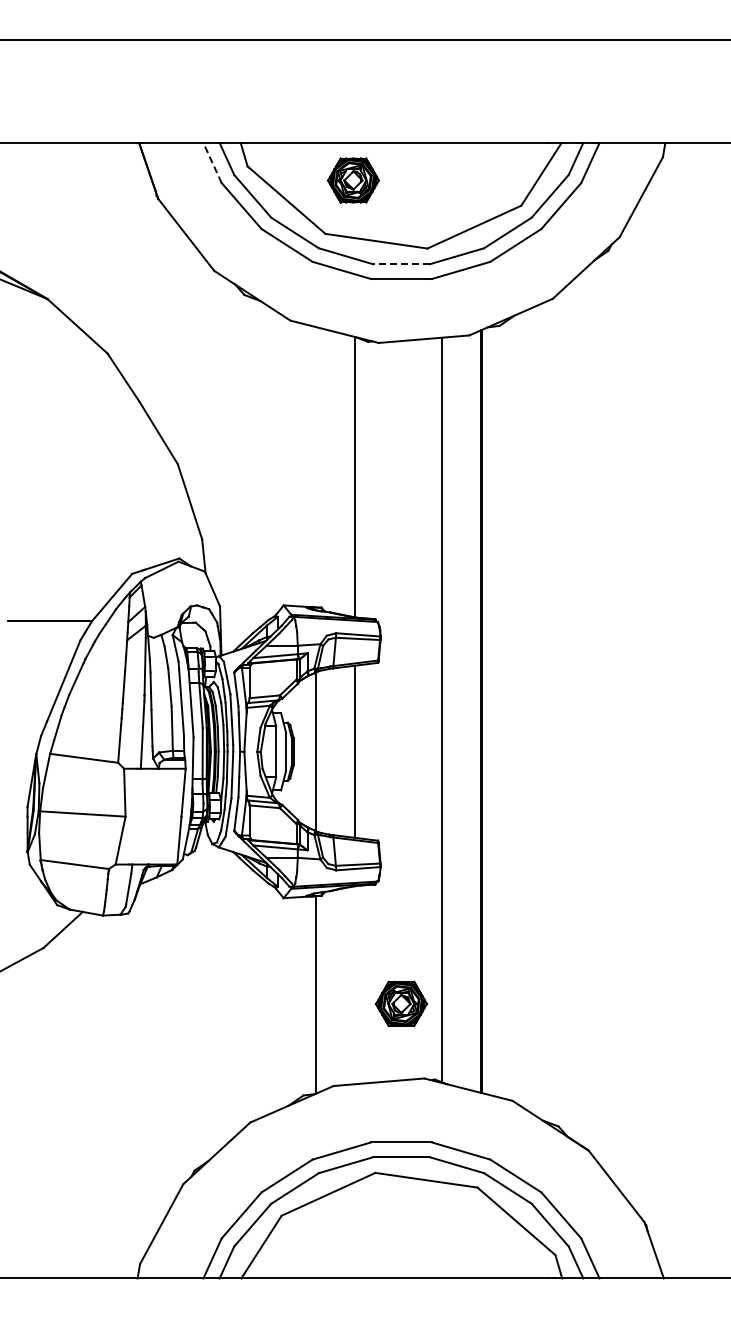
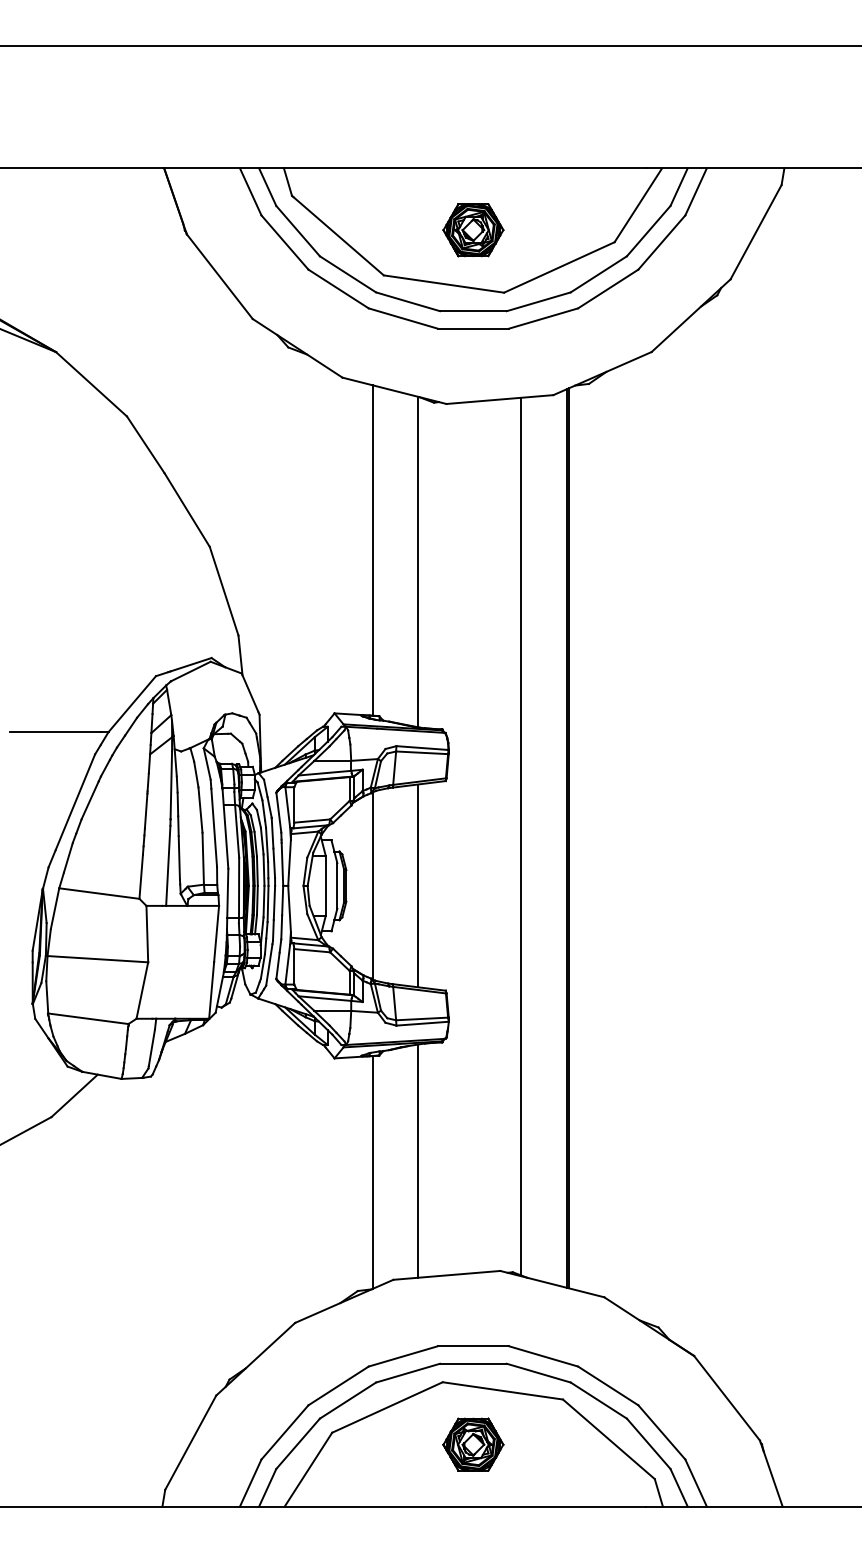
line: (212, 163) -> (250, 192), dashed -> solid
part: (352, 180) -> (472, 230), moved
line: (400, 264) -> (472, 311), dashed -> solid
line: (315, 467) -> (372, 550), added
line: (354, 985) -> (418, 1161), added
part: (400, 1003) -> (472, 1444), moved

